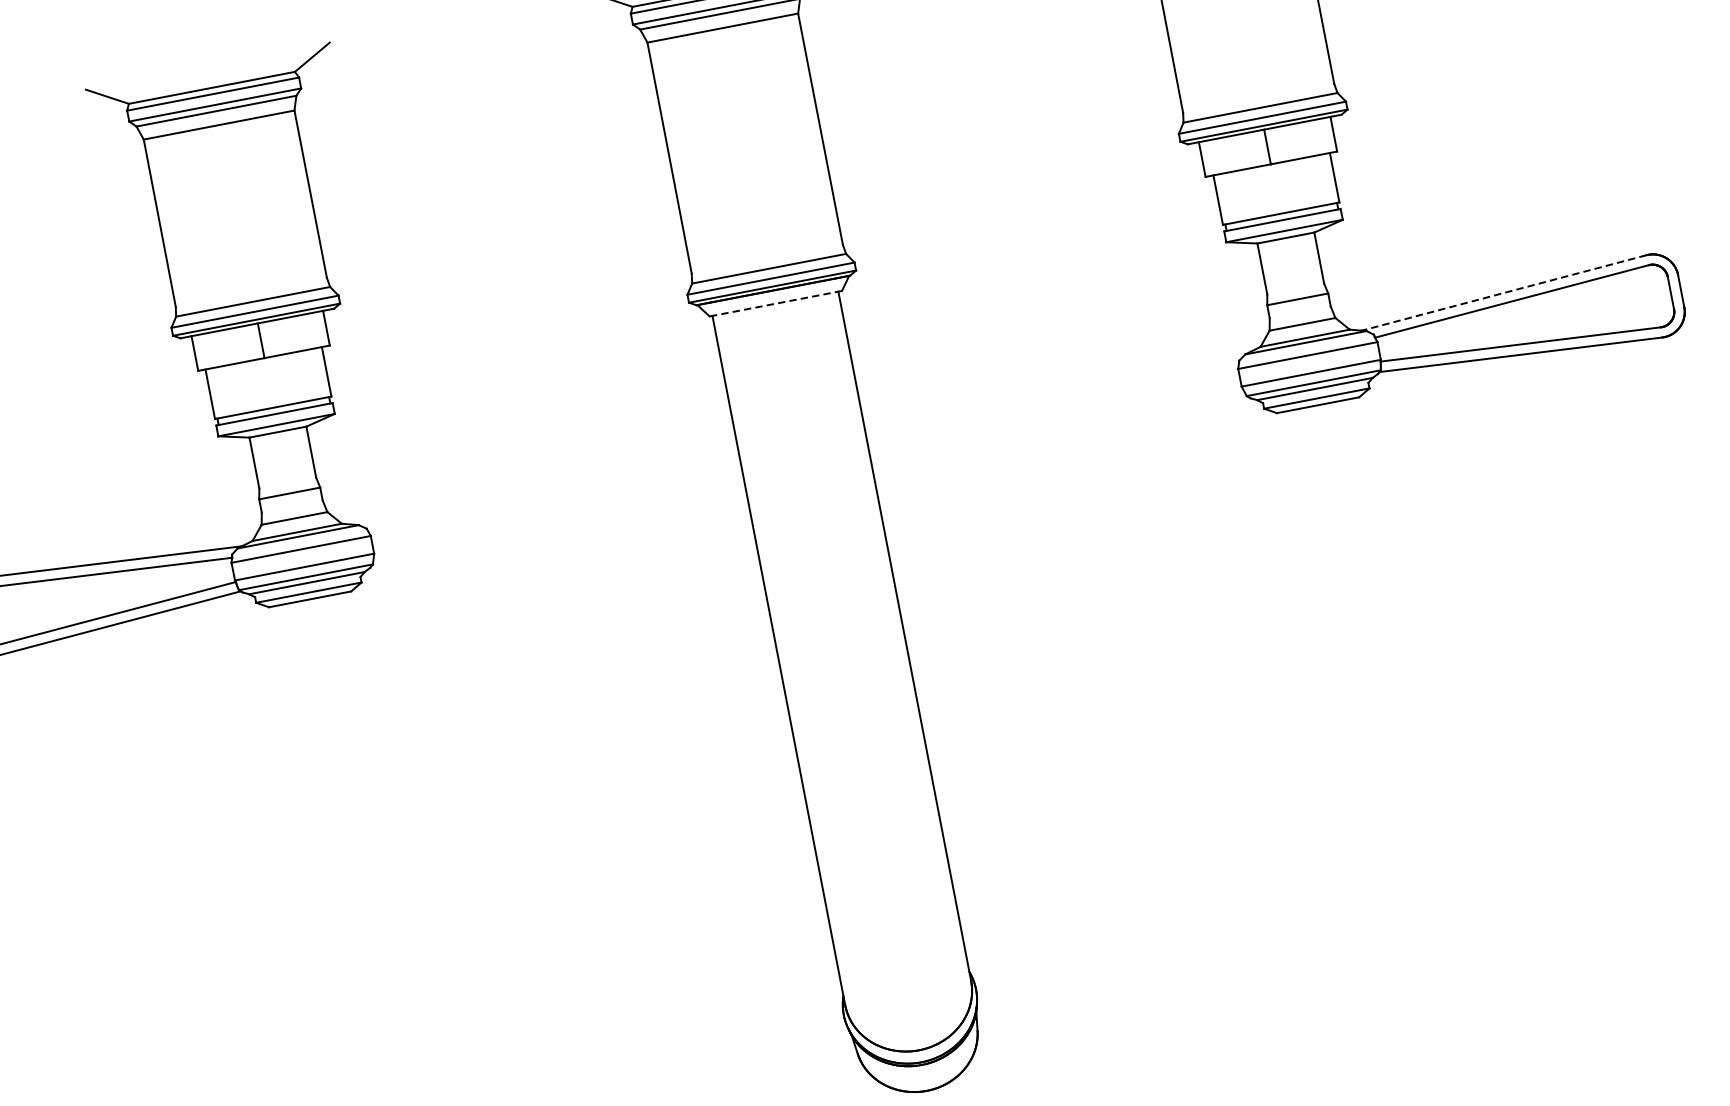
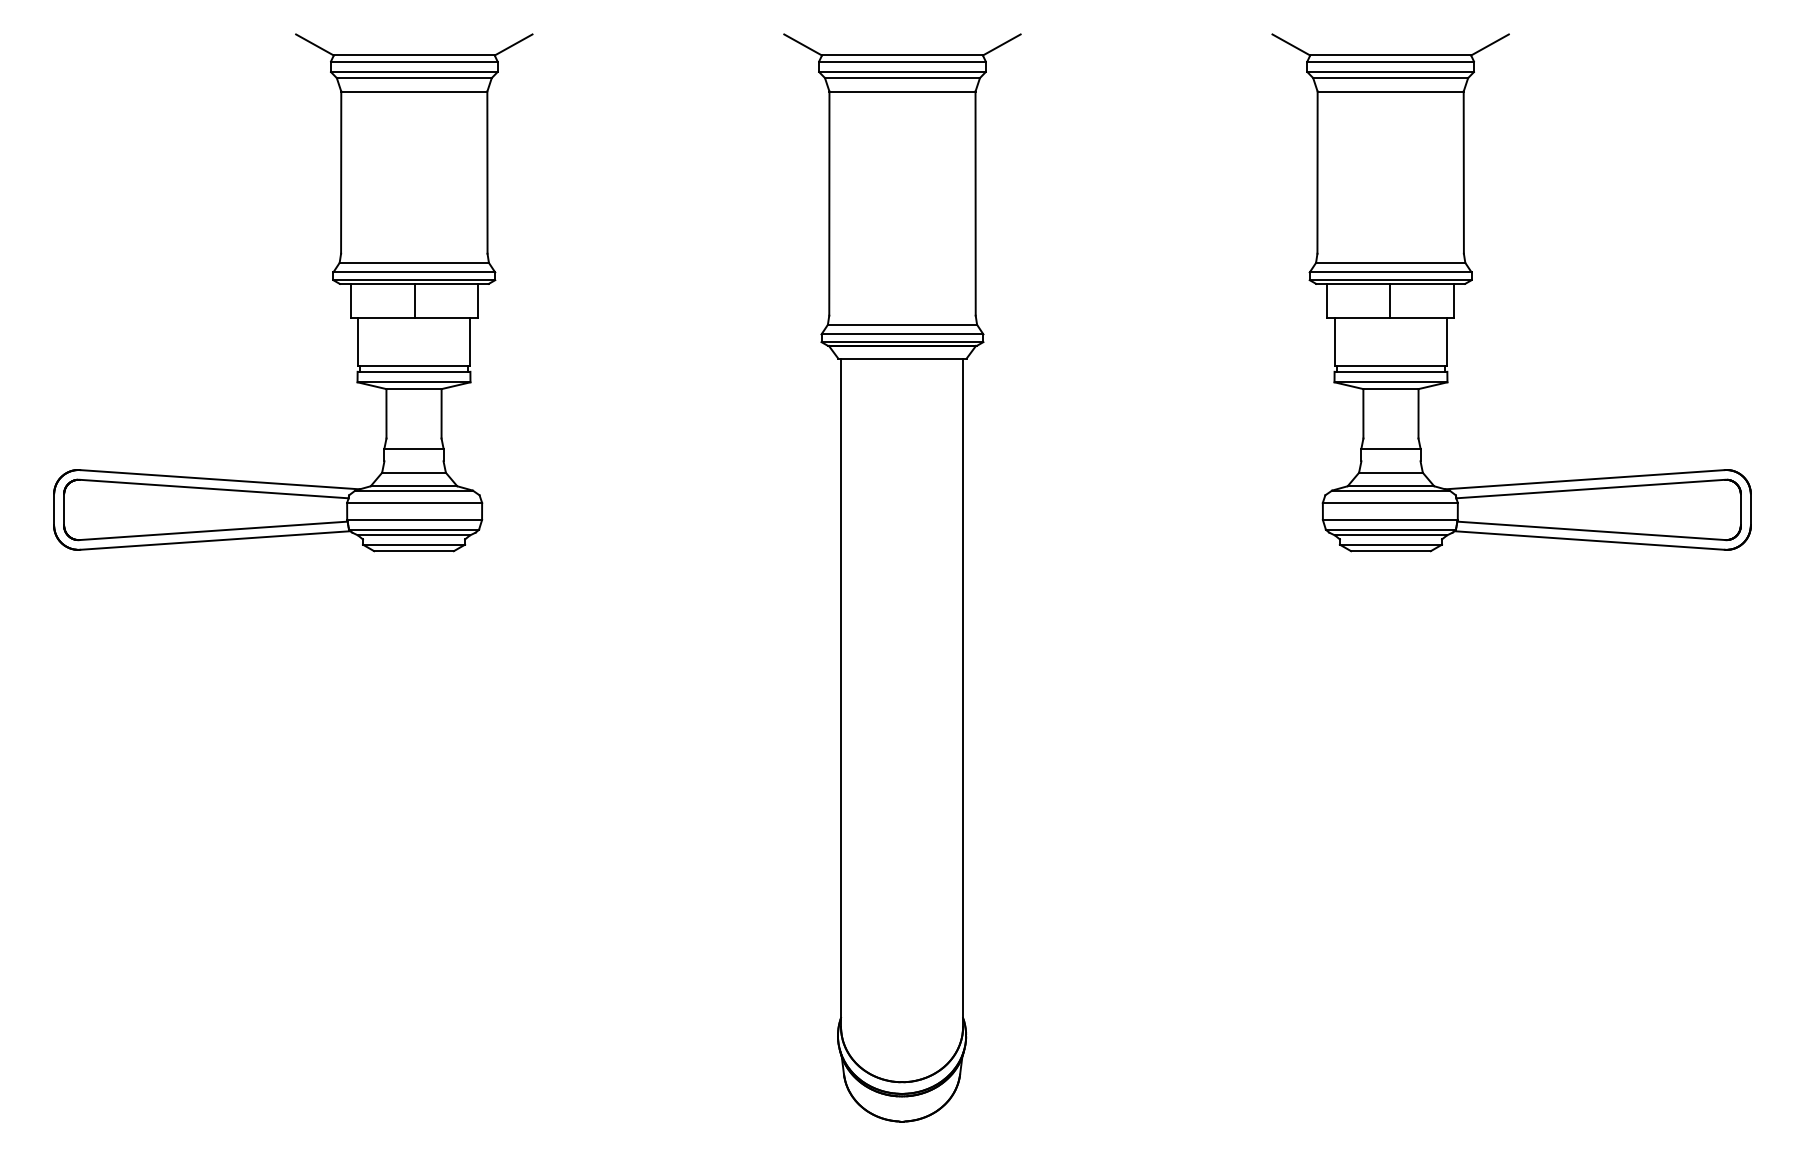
line: (1503, 292) -> (1584, 479), dashed -> solid
line: (774, 303) -> (901, 358), dashed -> solid

